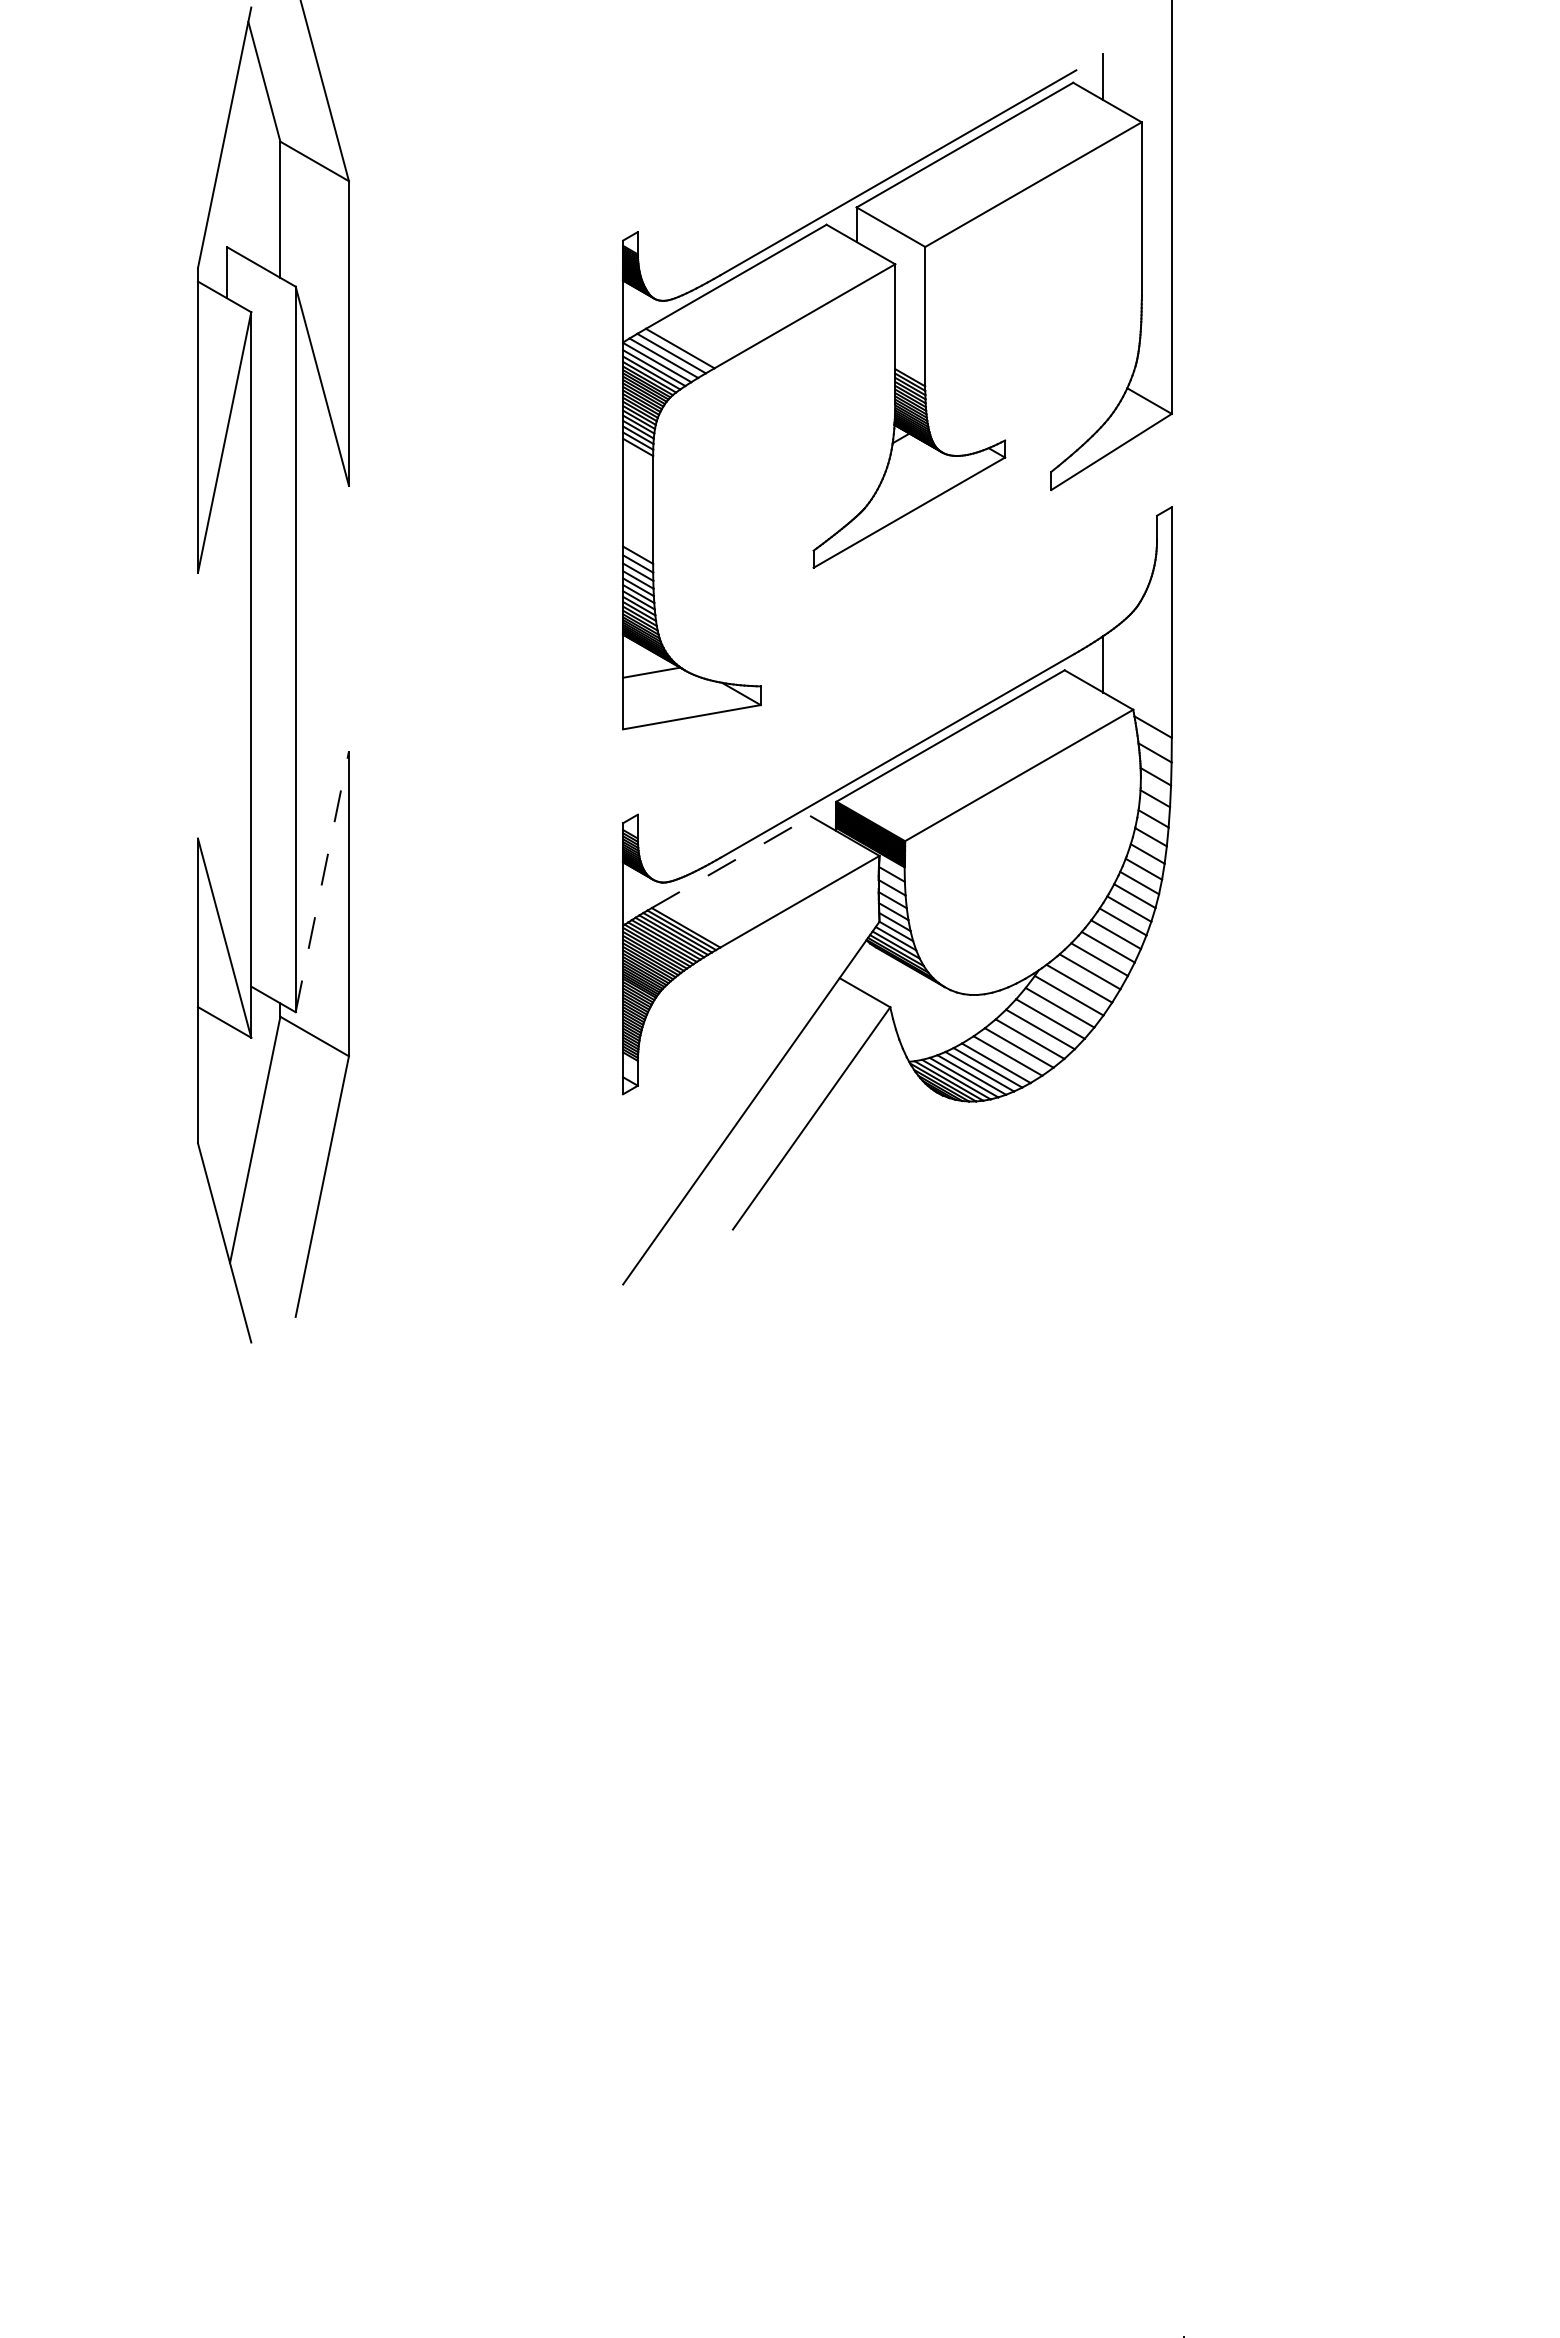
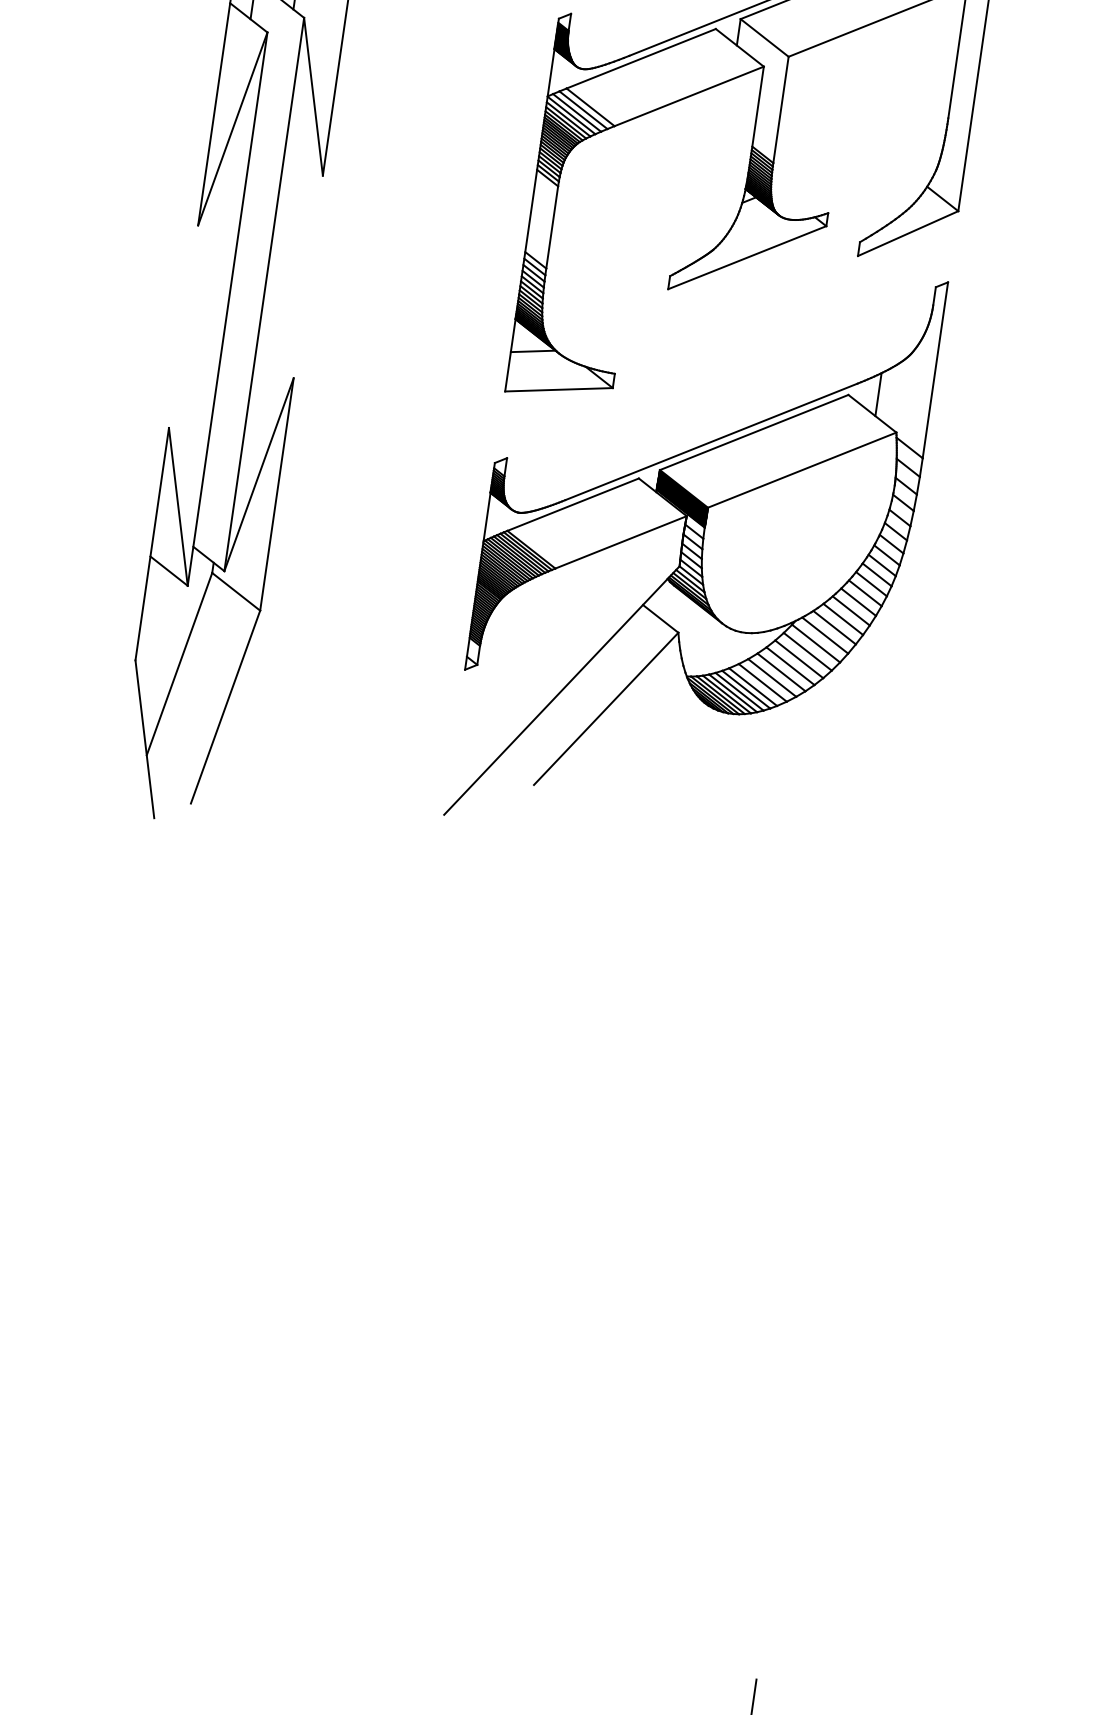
line: (731, 862) -> (573, 504), dashed -> solid
line: (322, 881) -> (259, 474), dashed -> solid

